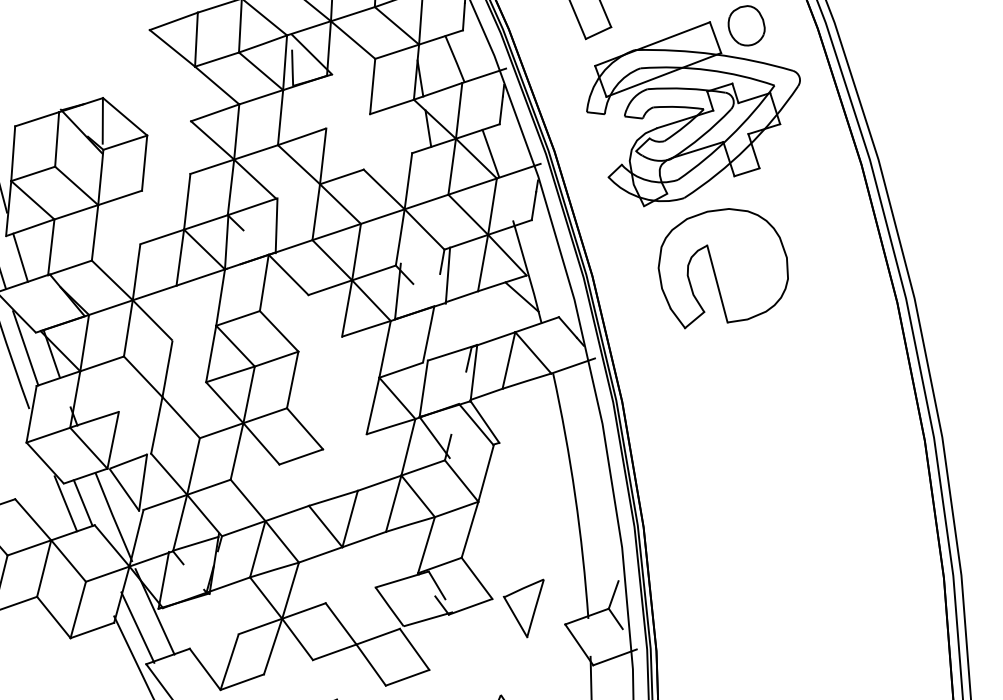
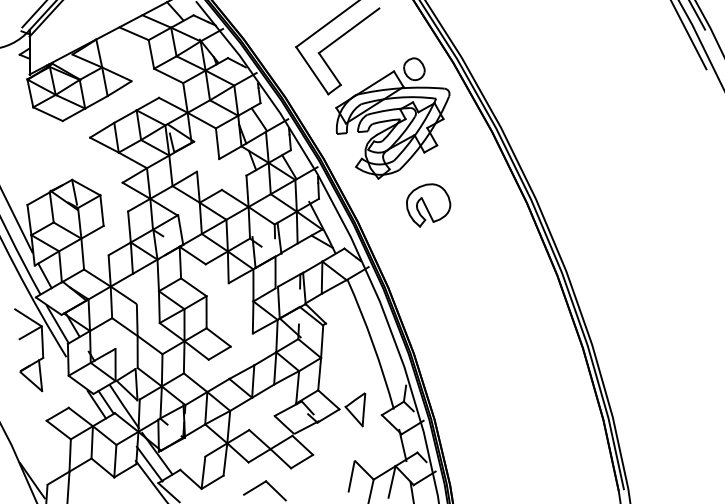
part: (722, 271) -> (428, 205), size x0.6

